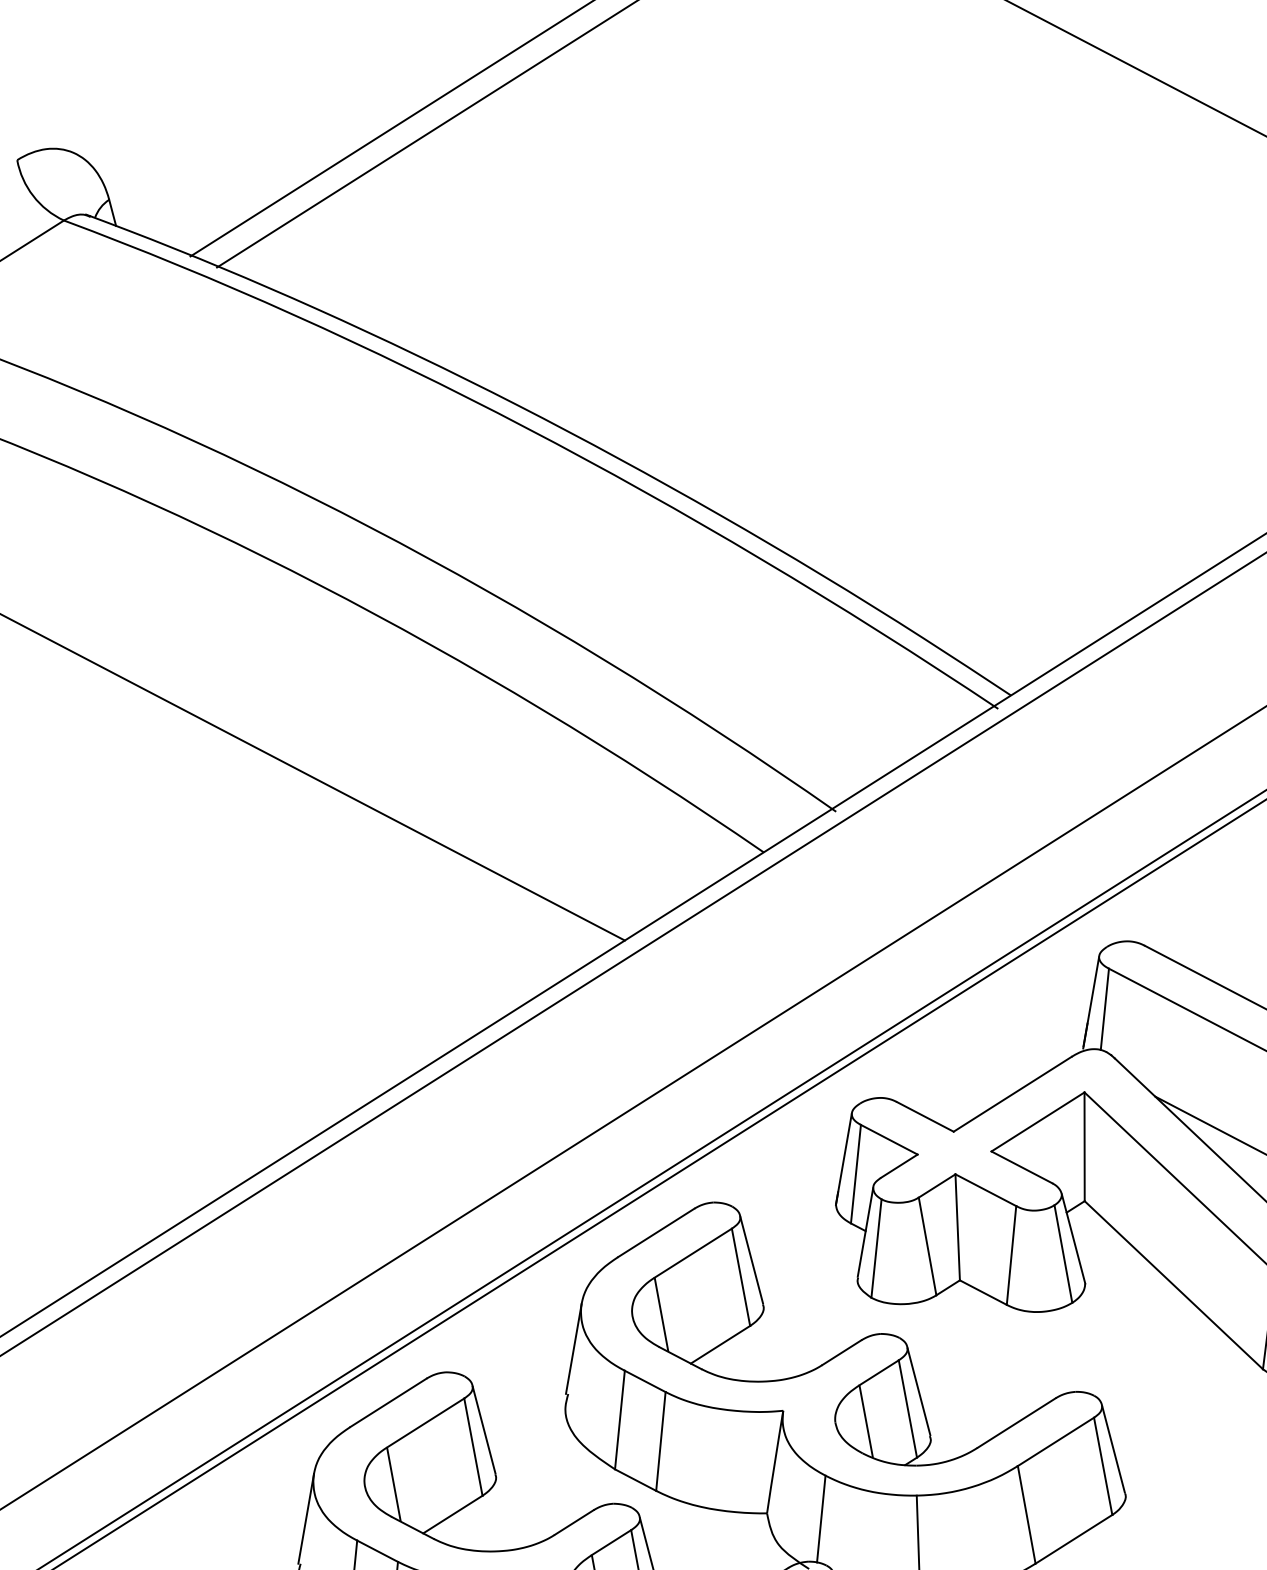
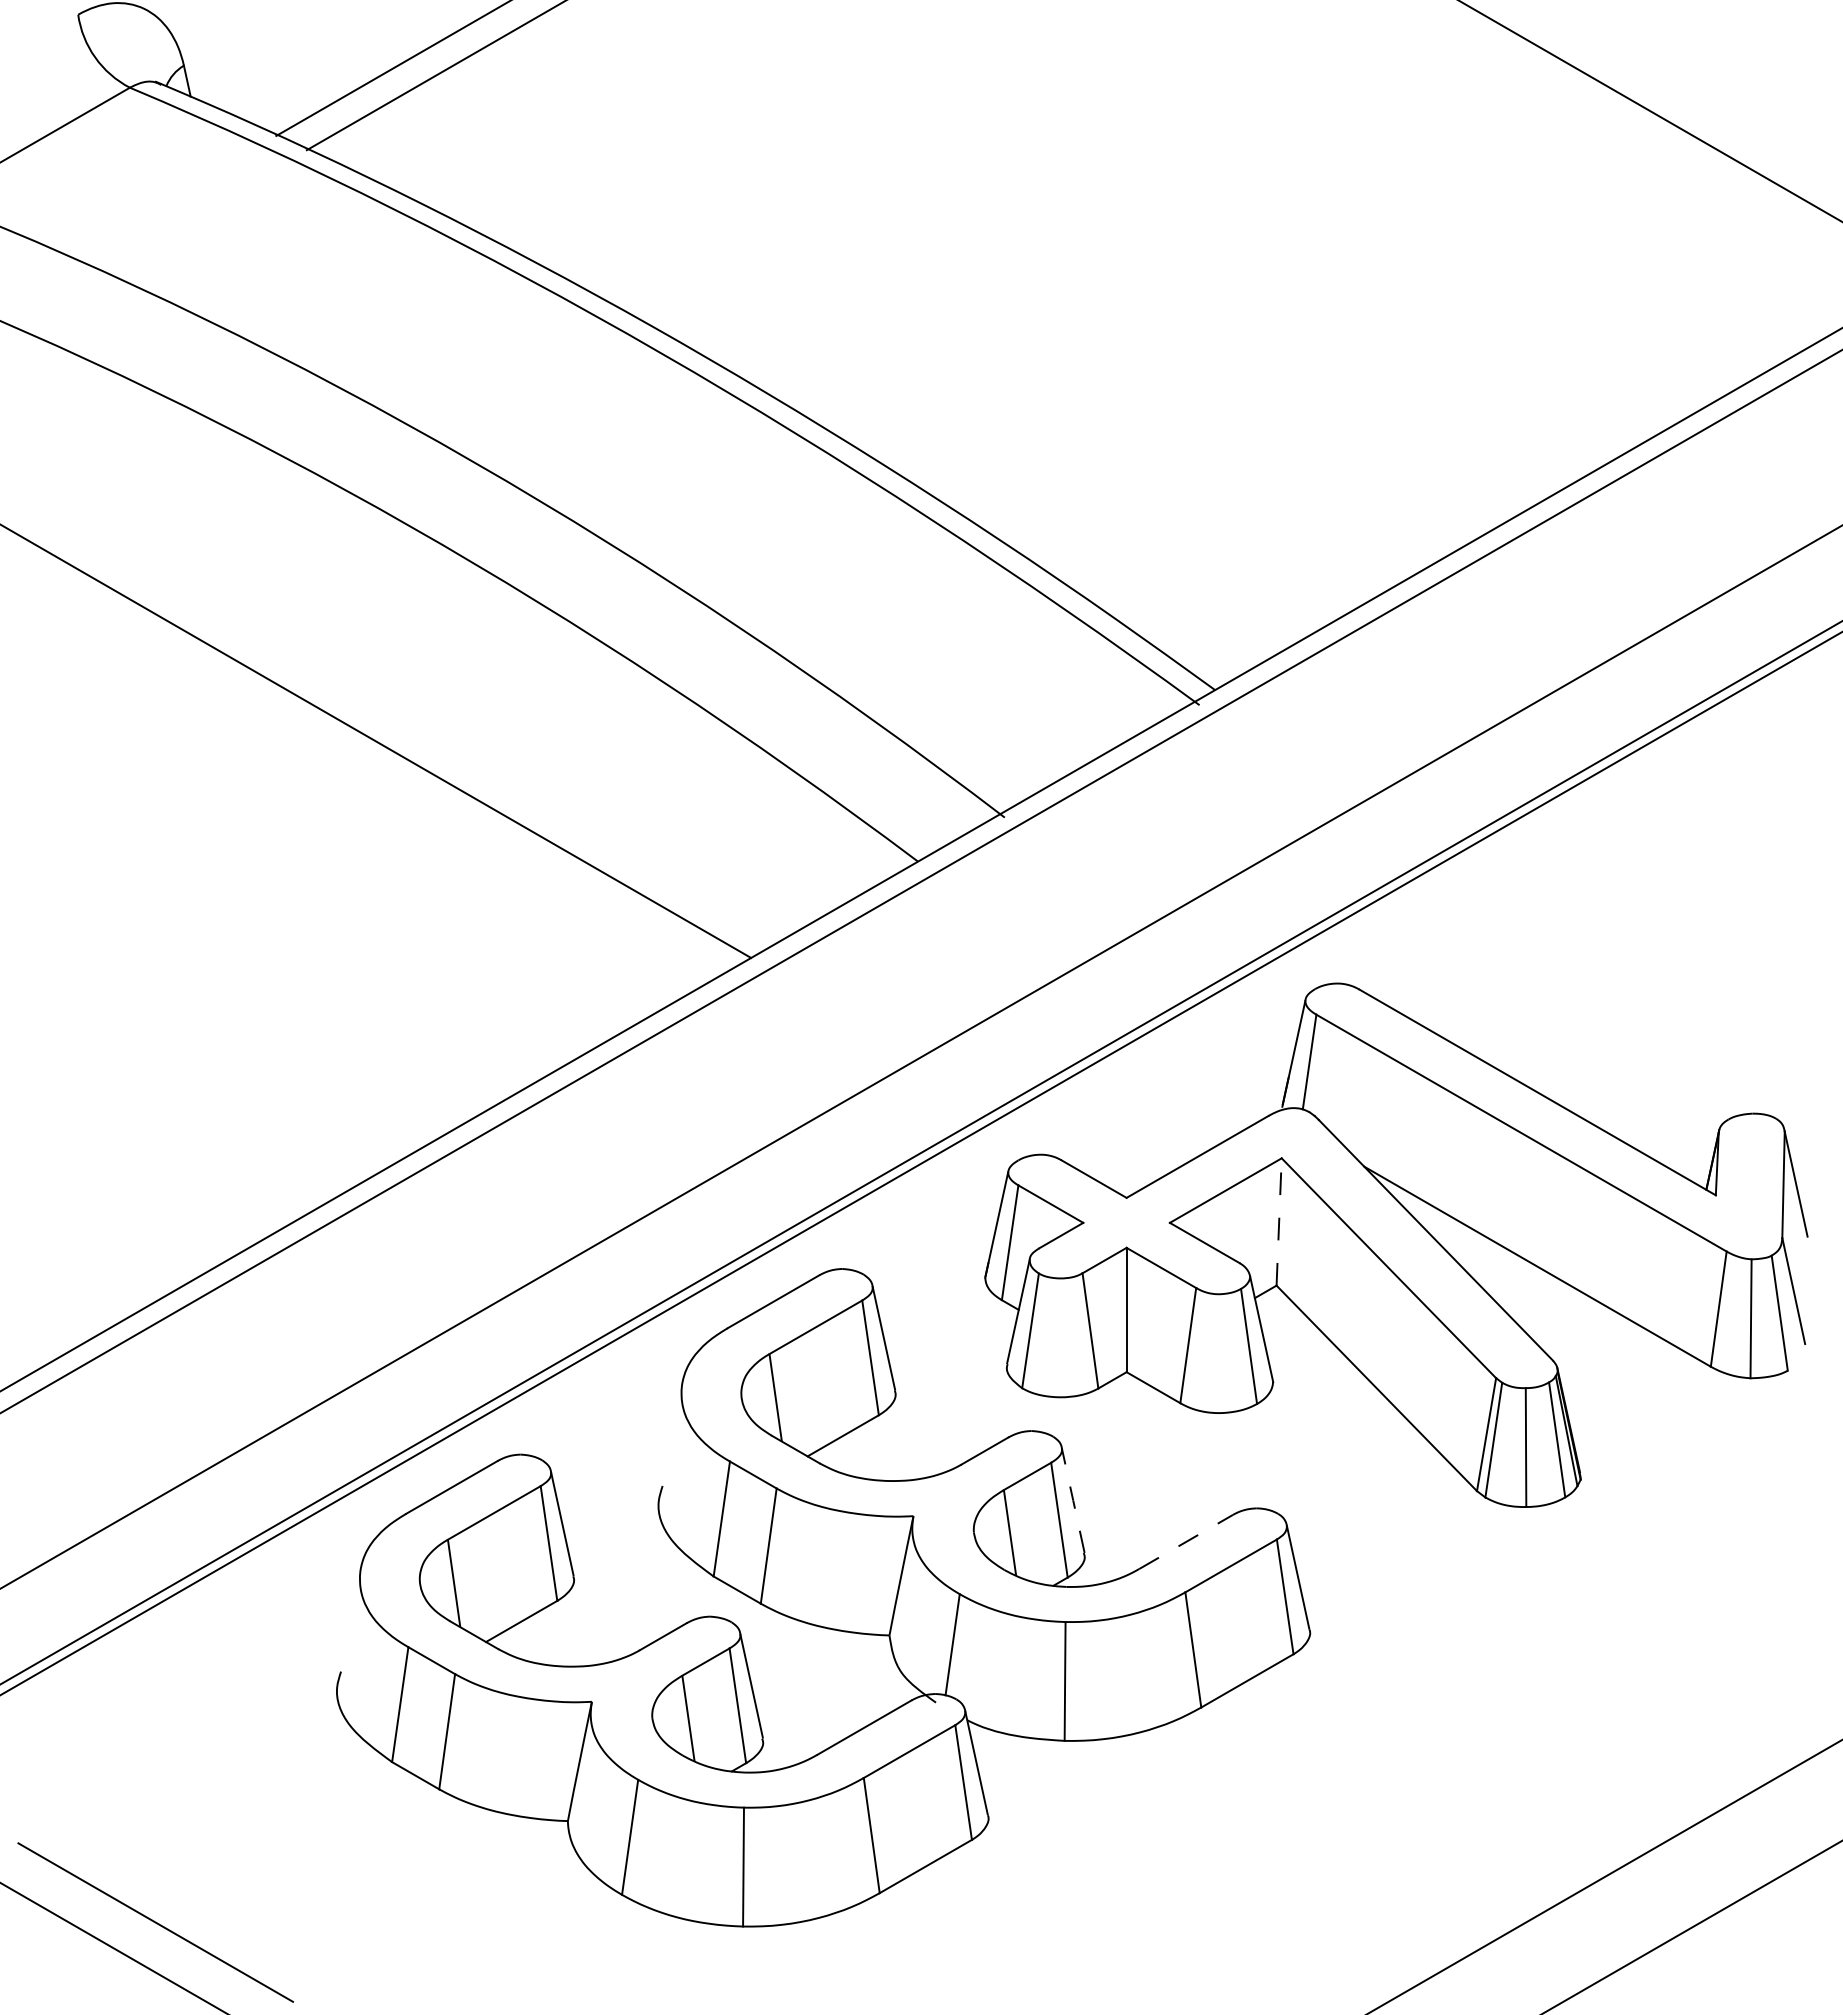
line: (1084, 1146) -> (1279, 1221), solid -> dashed
line: (573, 1348) -> (671, 1433), removed
line: (919, 1391) -> (1073, 1500), solid -> dashed
line: (1017, 1422) -> (1186, 1541), solid -> dashed
line: (305, 1519) -> (349, 1619), removed

